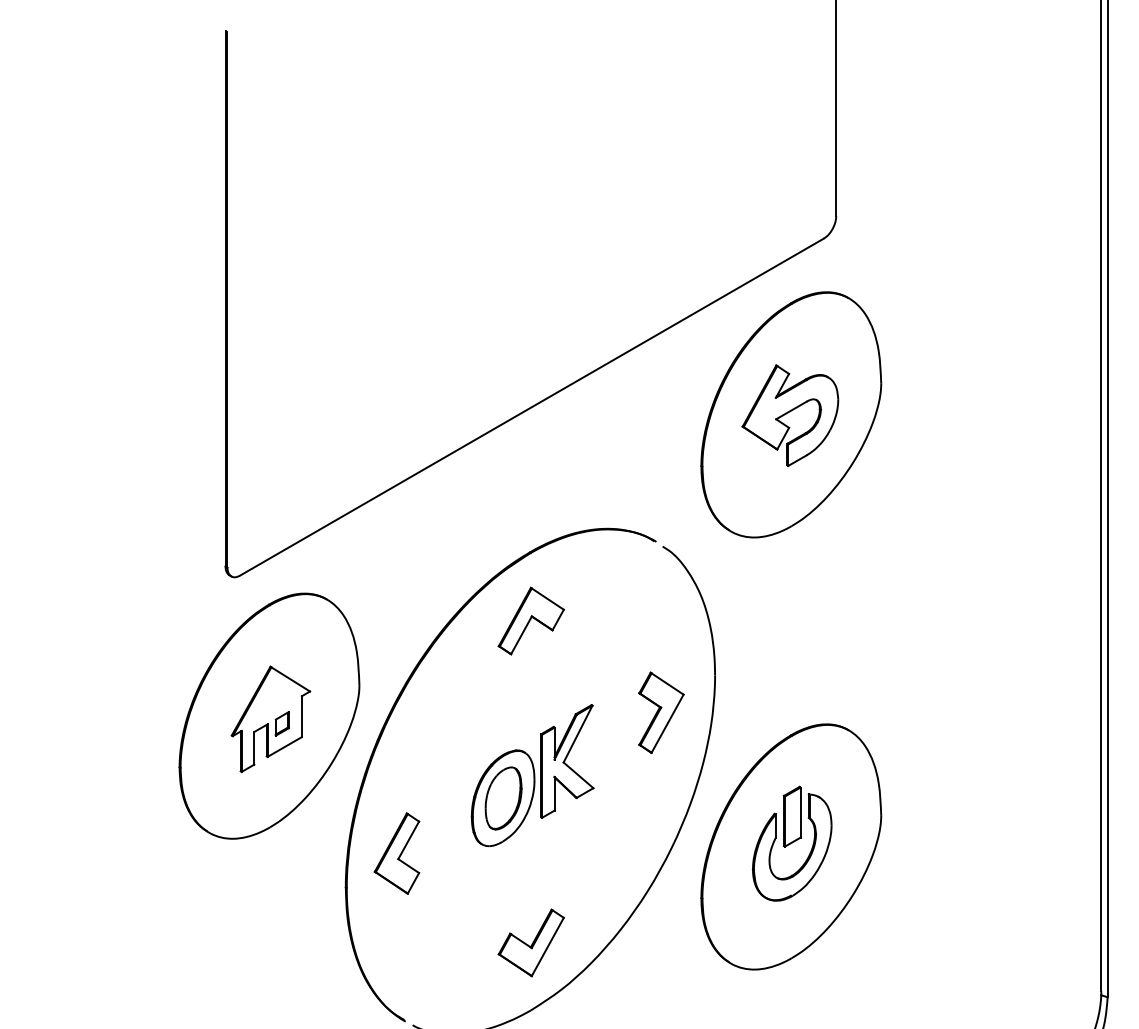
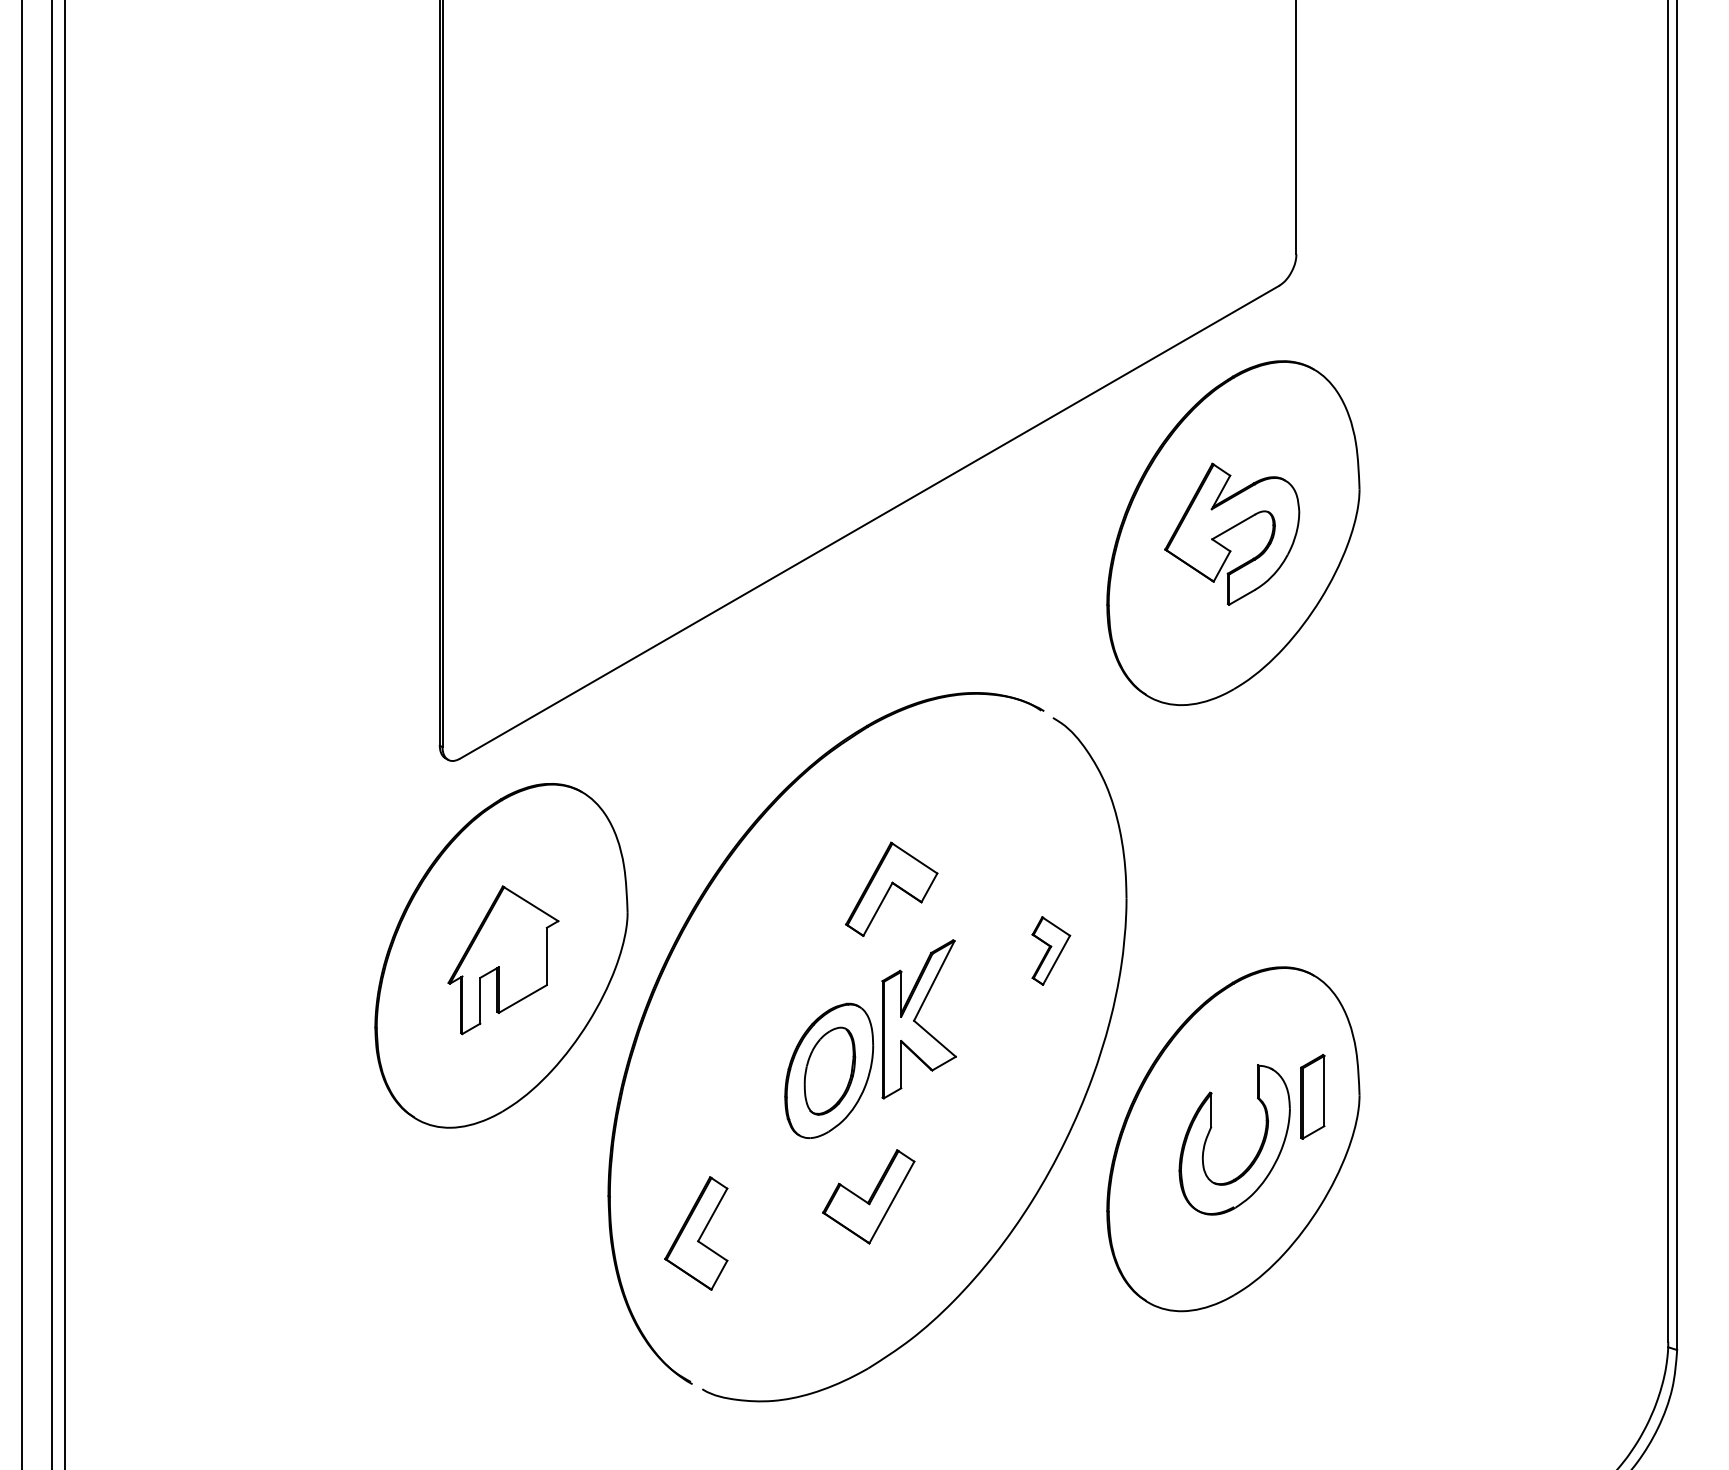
part: (531, 620) -> (891, 888), moved
part: (661, 712) -> (1051, 950), size x0.6
part: (282, 723) -> (519, 966), removed
part: (792, 816) -> (1312, 1096), moved
part: (397, 853) -> (696, 1233), moved
part: (531, 942) -> (868, 1196), moved

